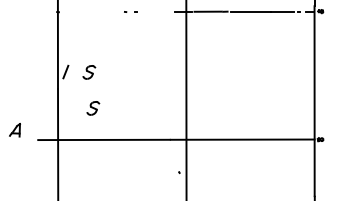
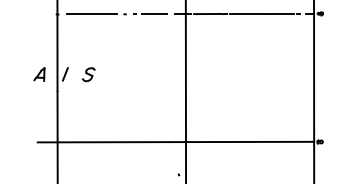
line: (154, 11) -> (154, 13), added
line: (92, 12) -> (92, 14), added
part: (93, 108) -> (93, 110), removed
part: (14, 130) -> (39, 74), moved

